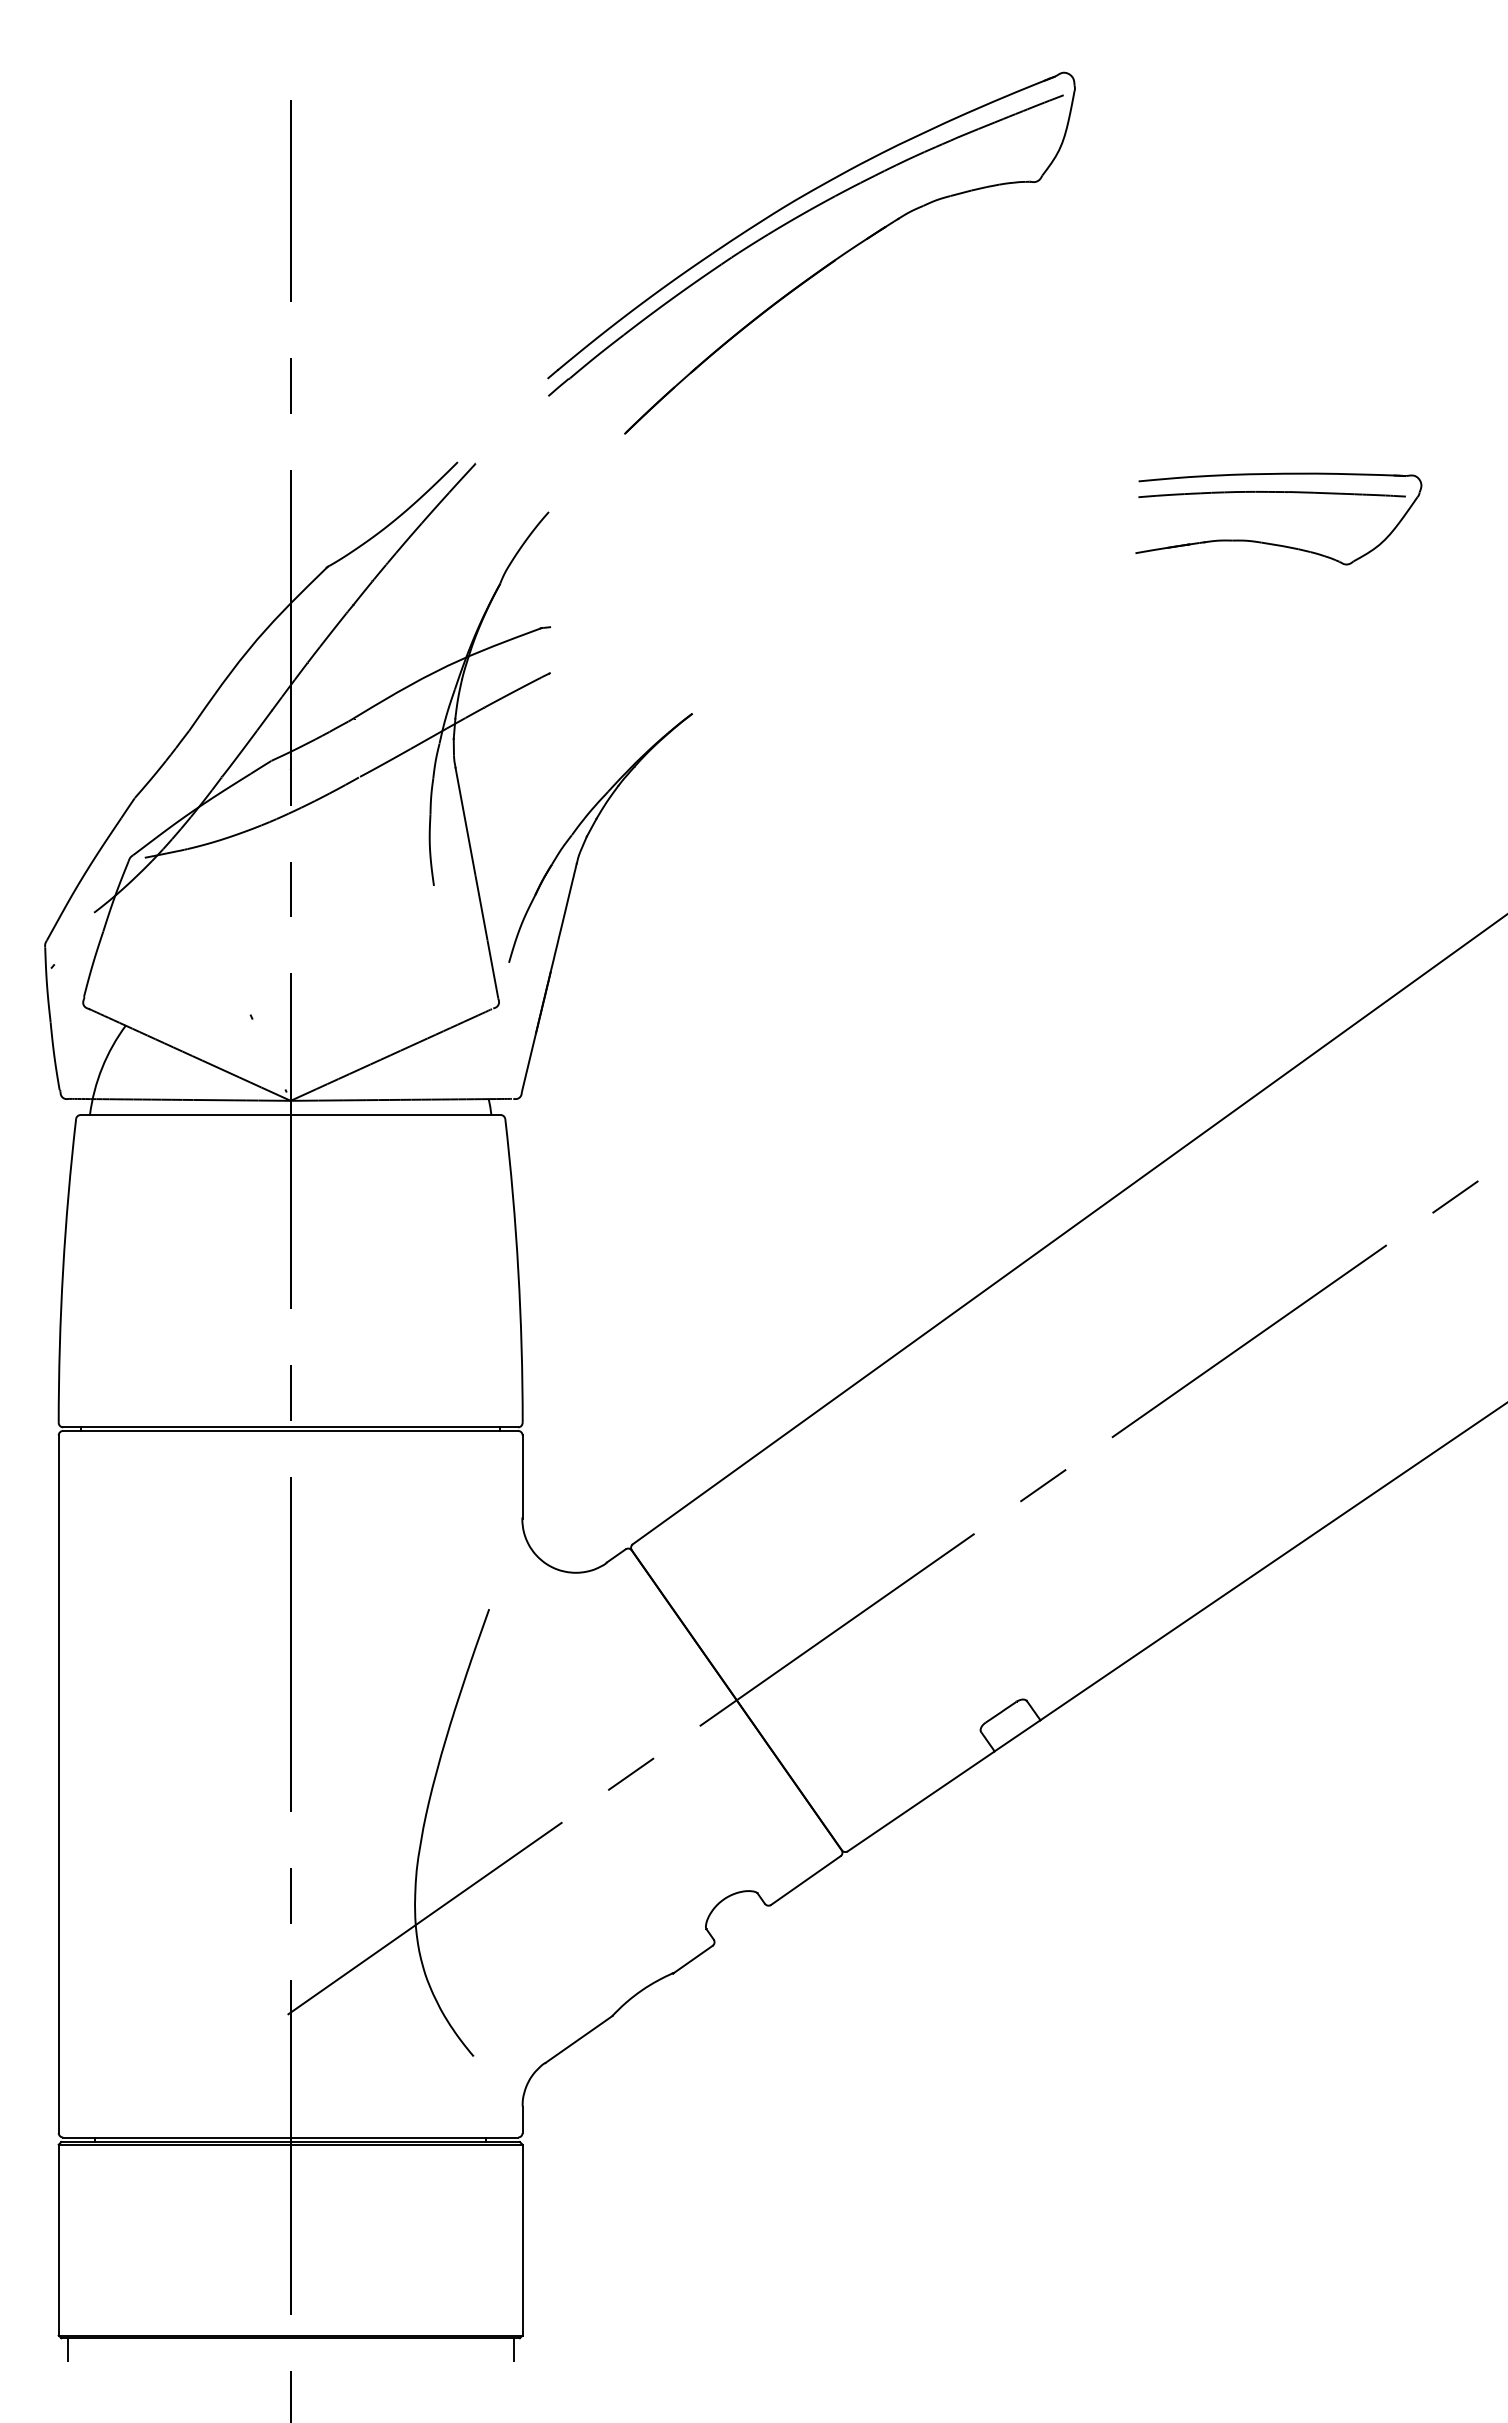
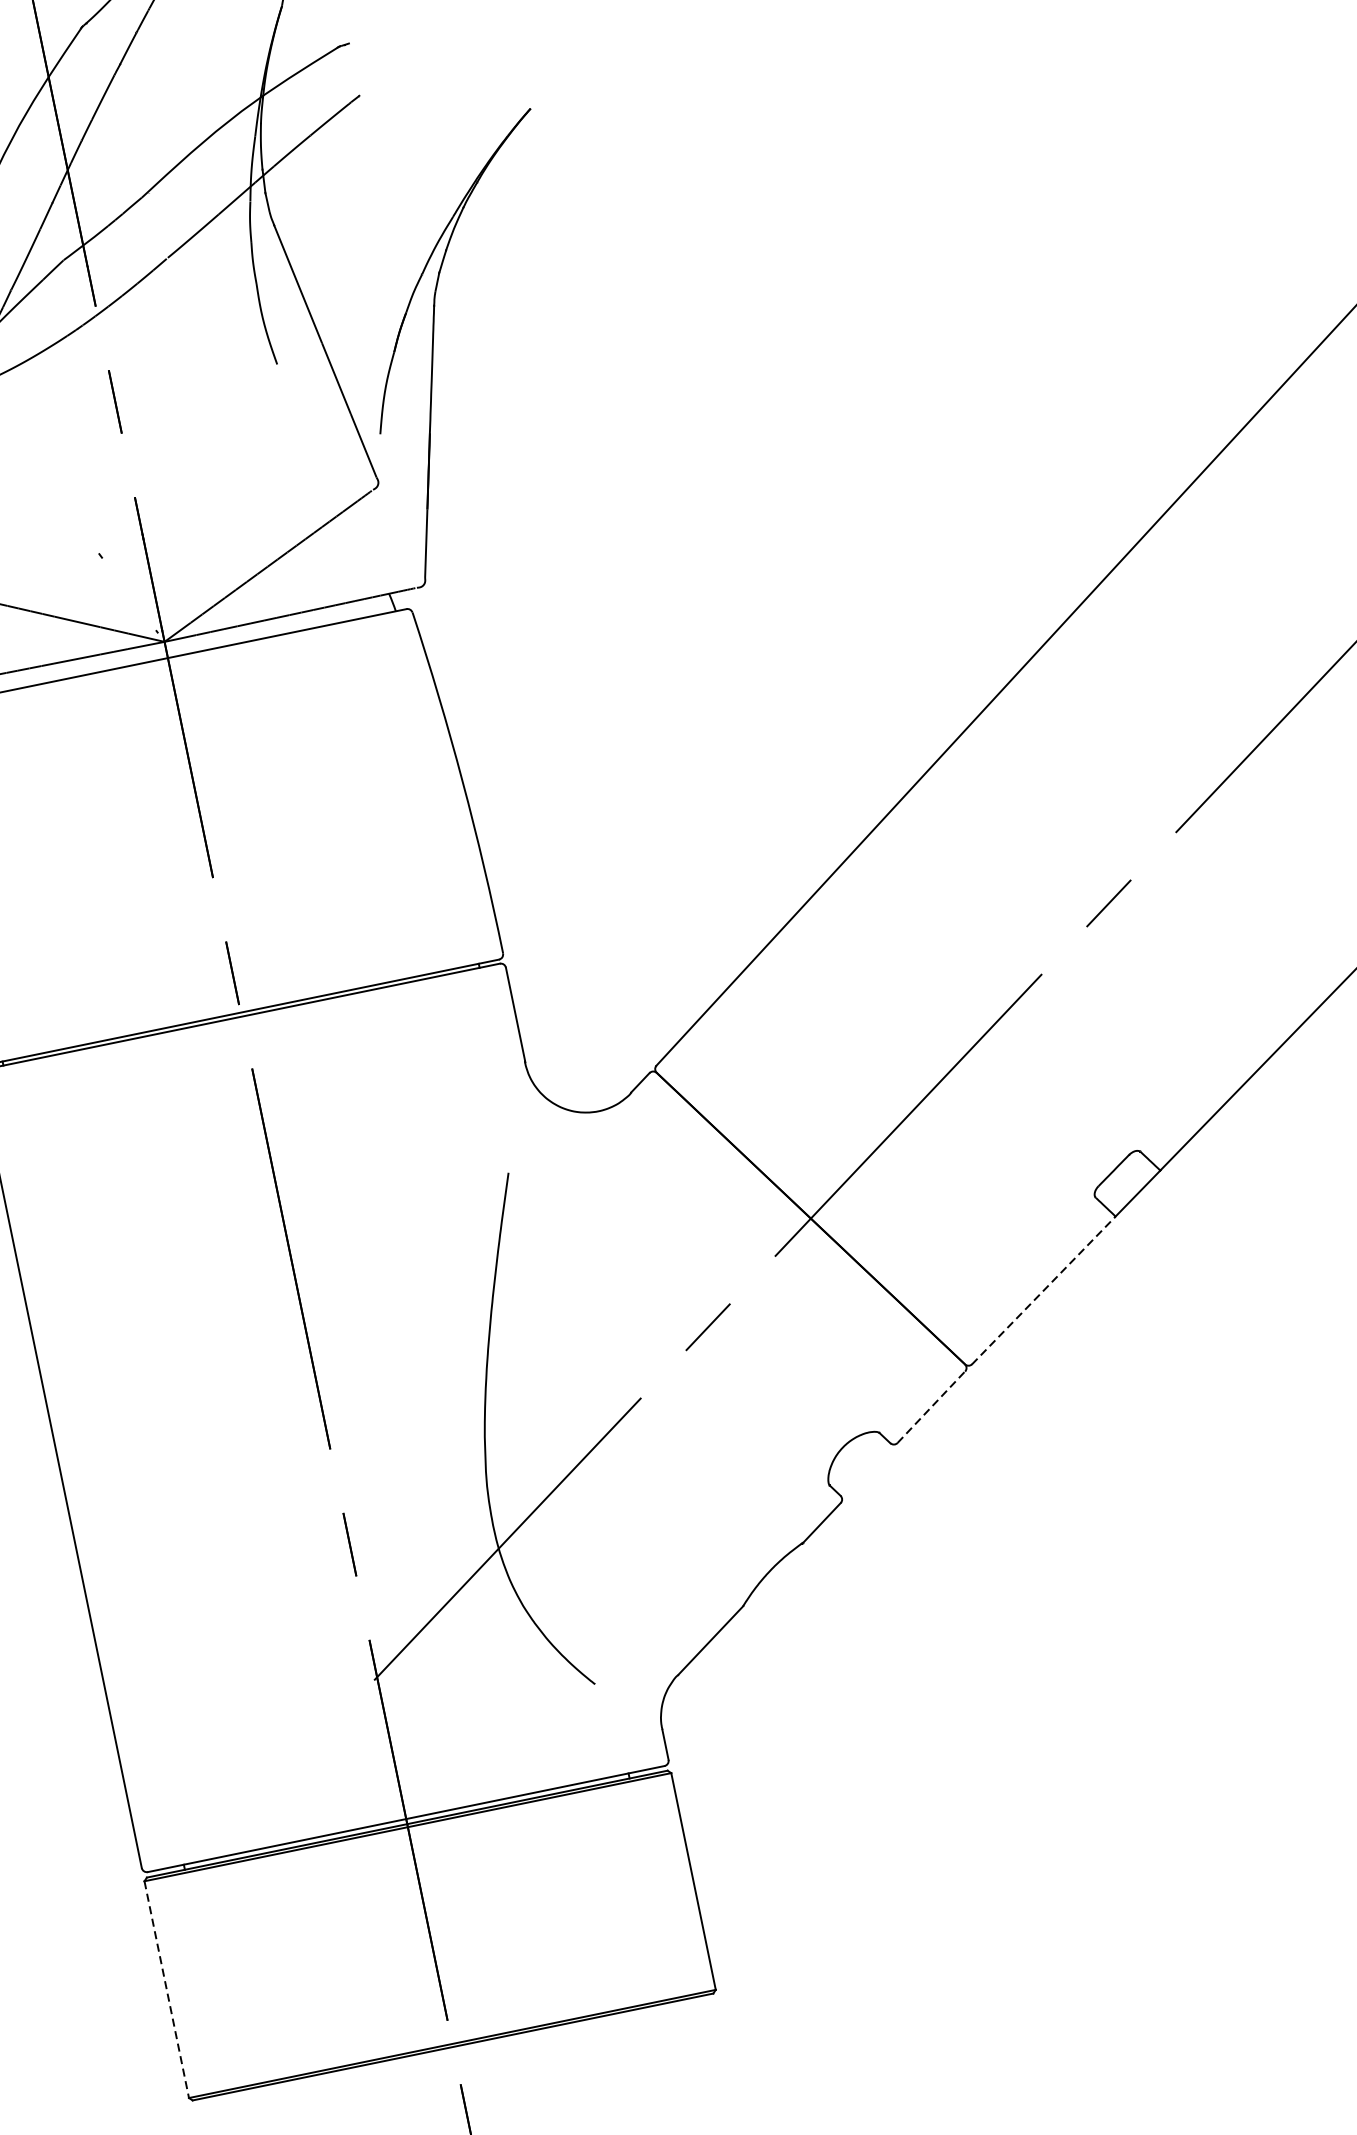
line: (921, 1801) -> (1044, 1290), solid -> dashed
line: (806, 1880) -> (932, 1406), solid -> dashed
line: (58, 2240) -> (166, 1990), solid -> dashed
line: (67, 2350) -> (202, 2112), removed
line: (513, 2350) -> (708, 2008), removed

